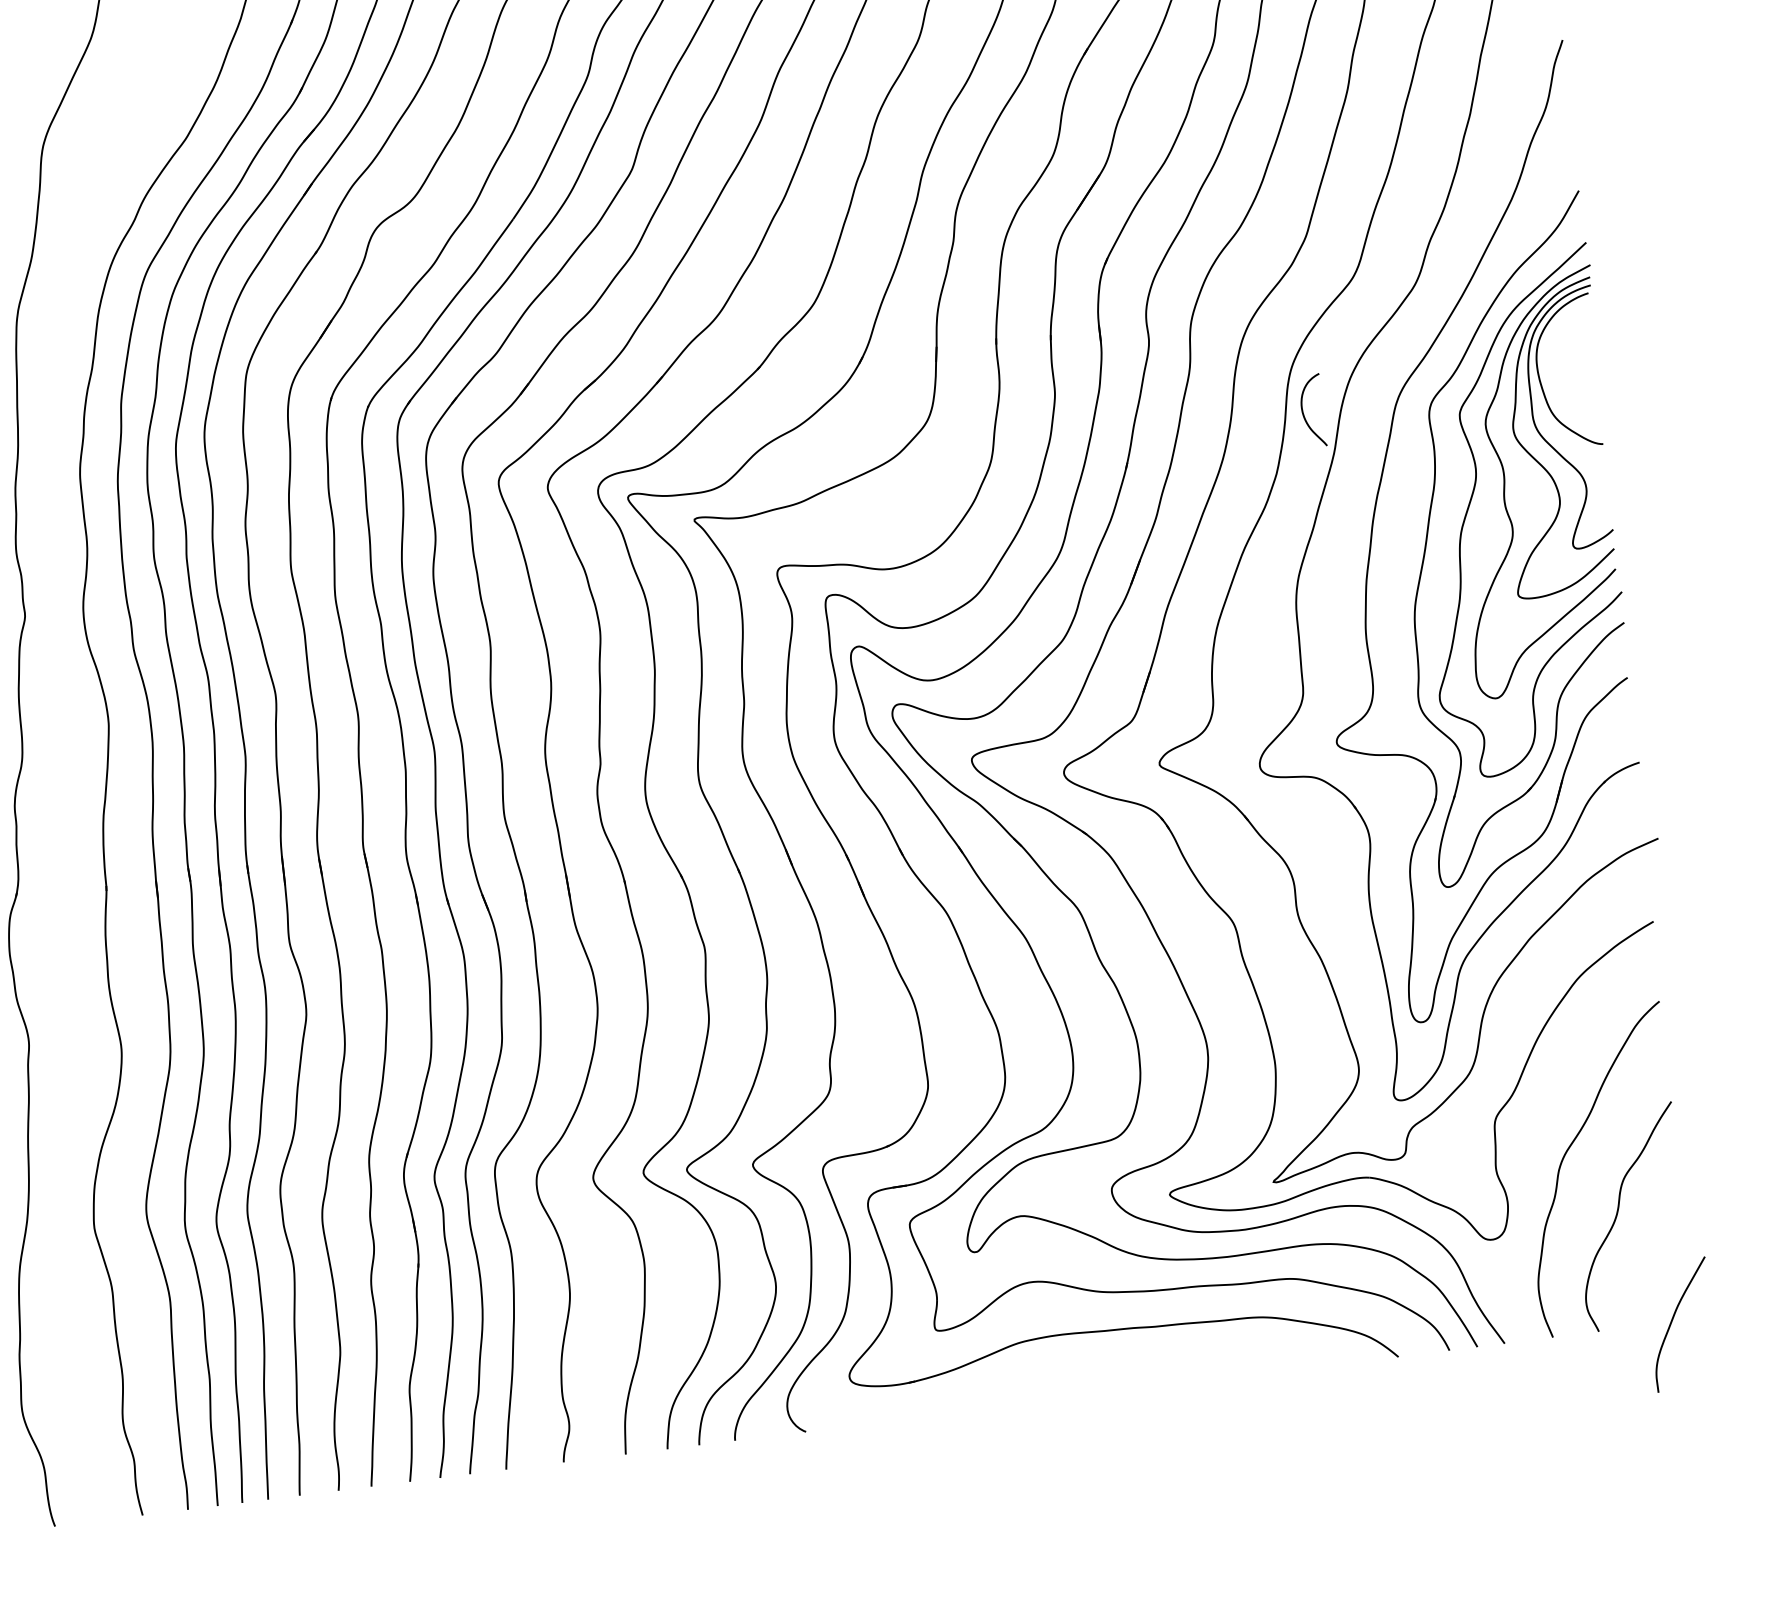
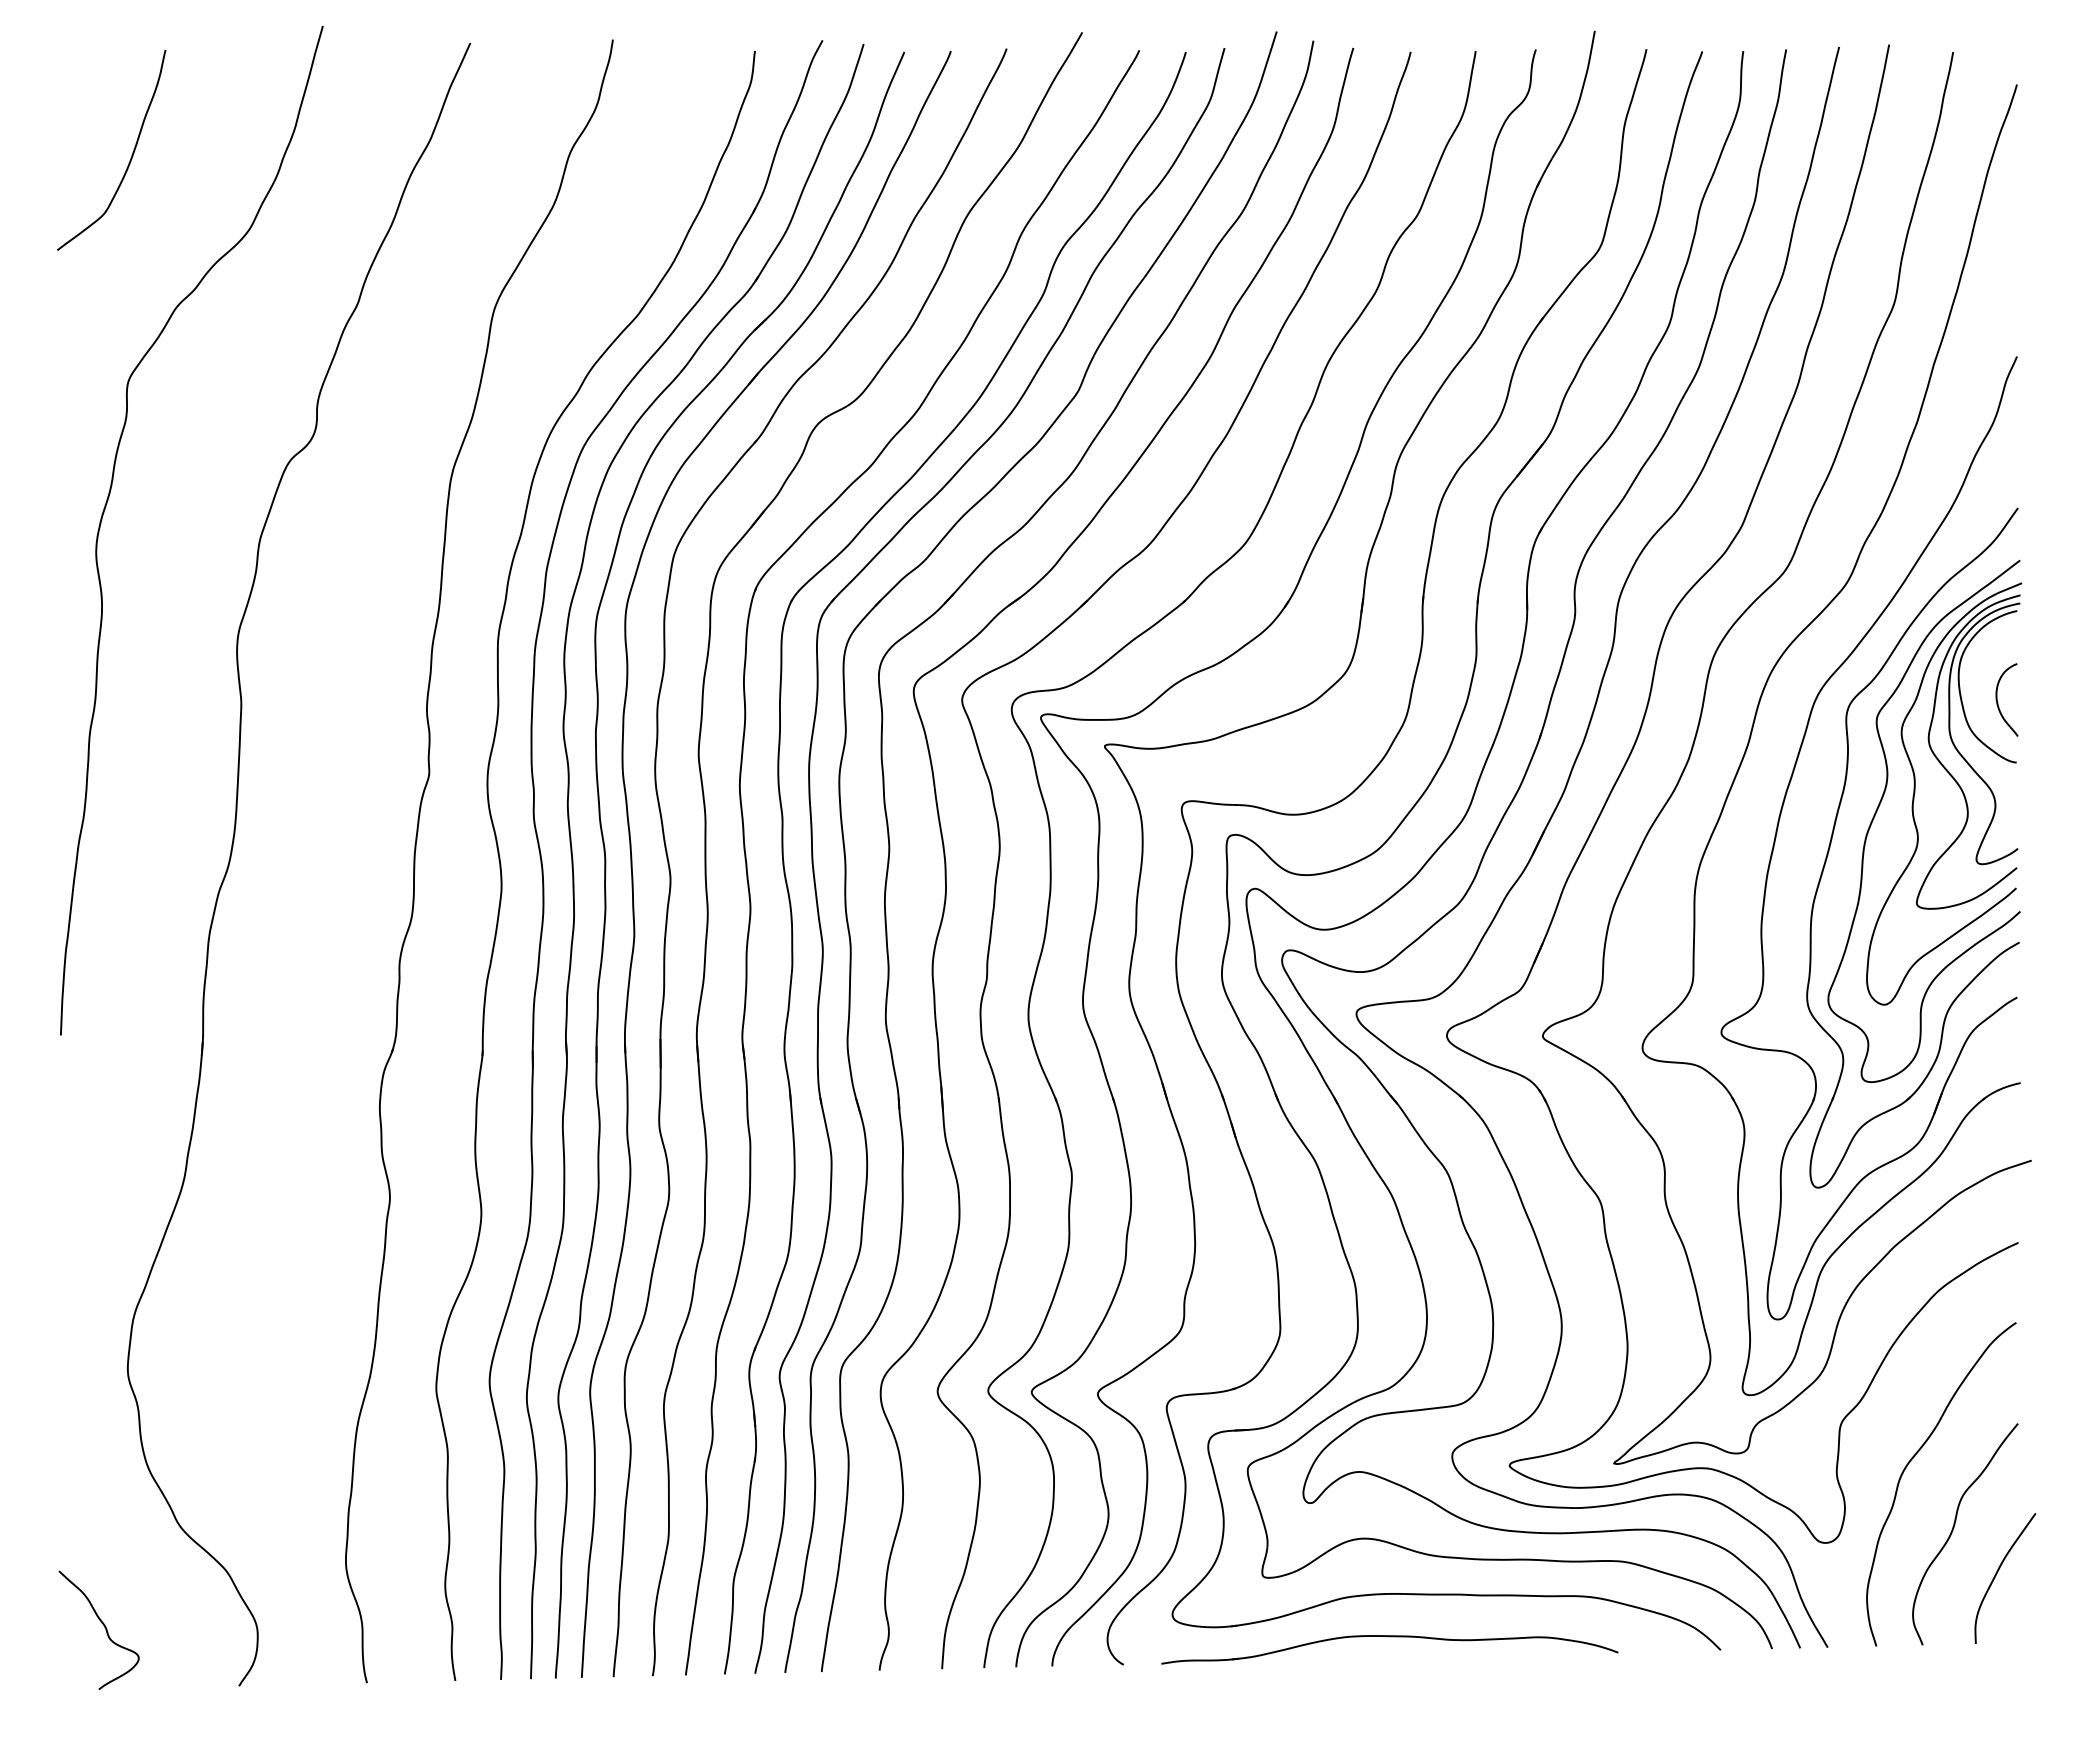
curve: (1304, 414) -> (1998, 702), moved
curve: (1672, 1320) -> (1997, 1573), moved
part: (1067, 1377) -> (1389, 1637), added

